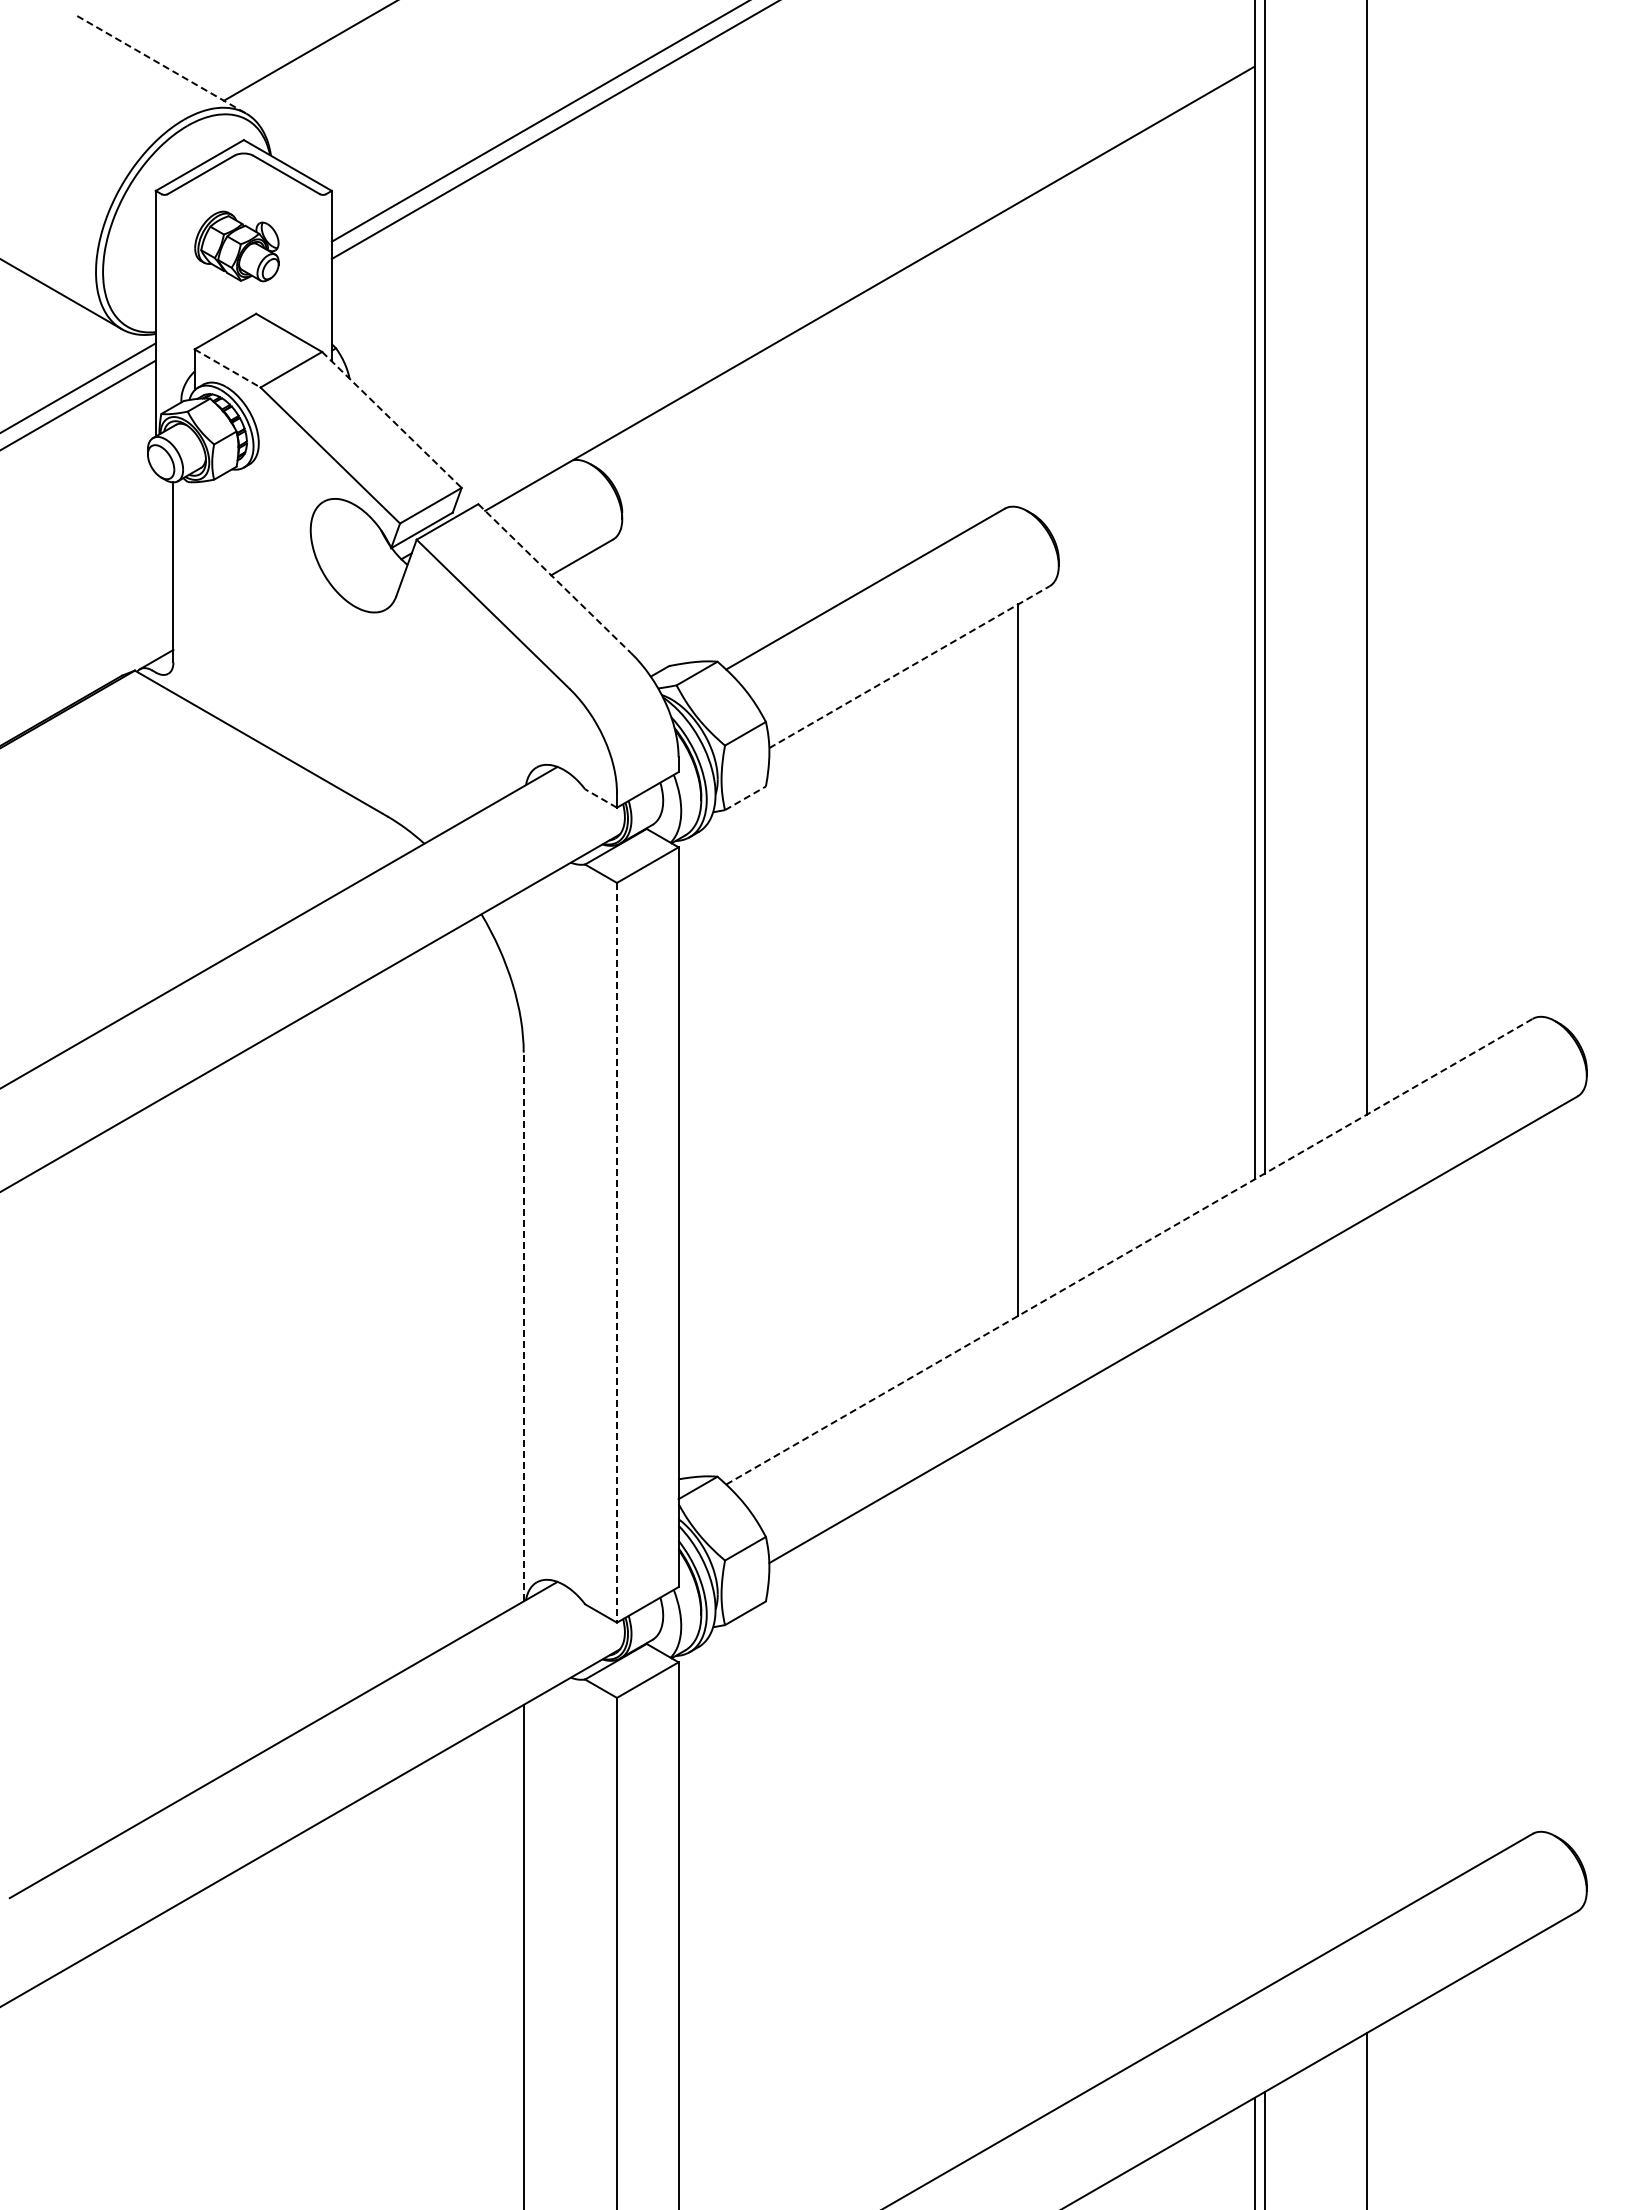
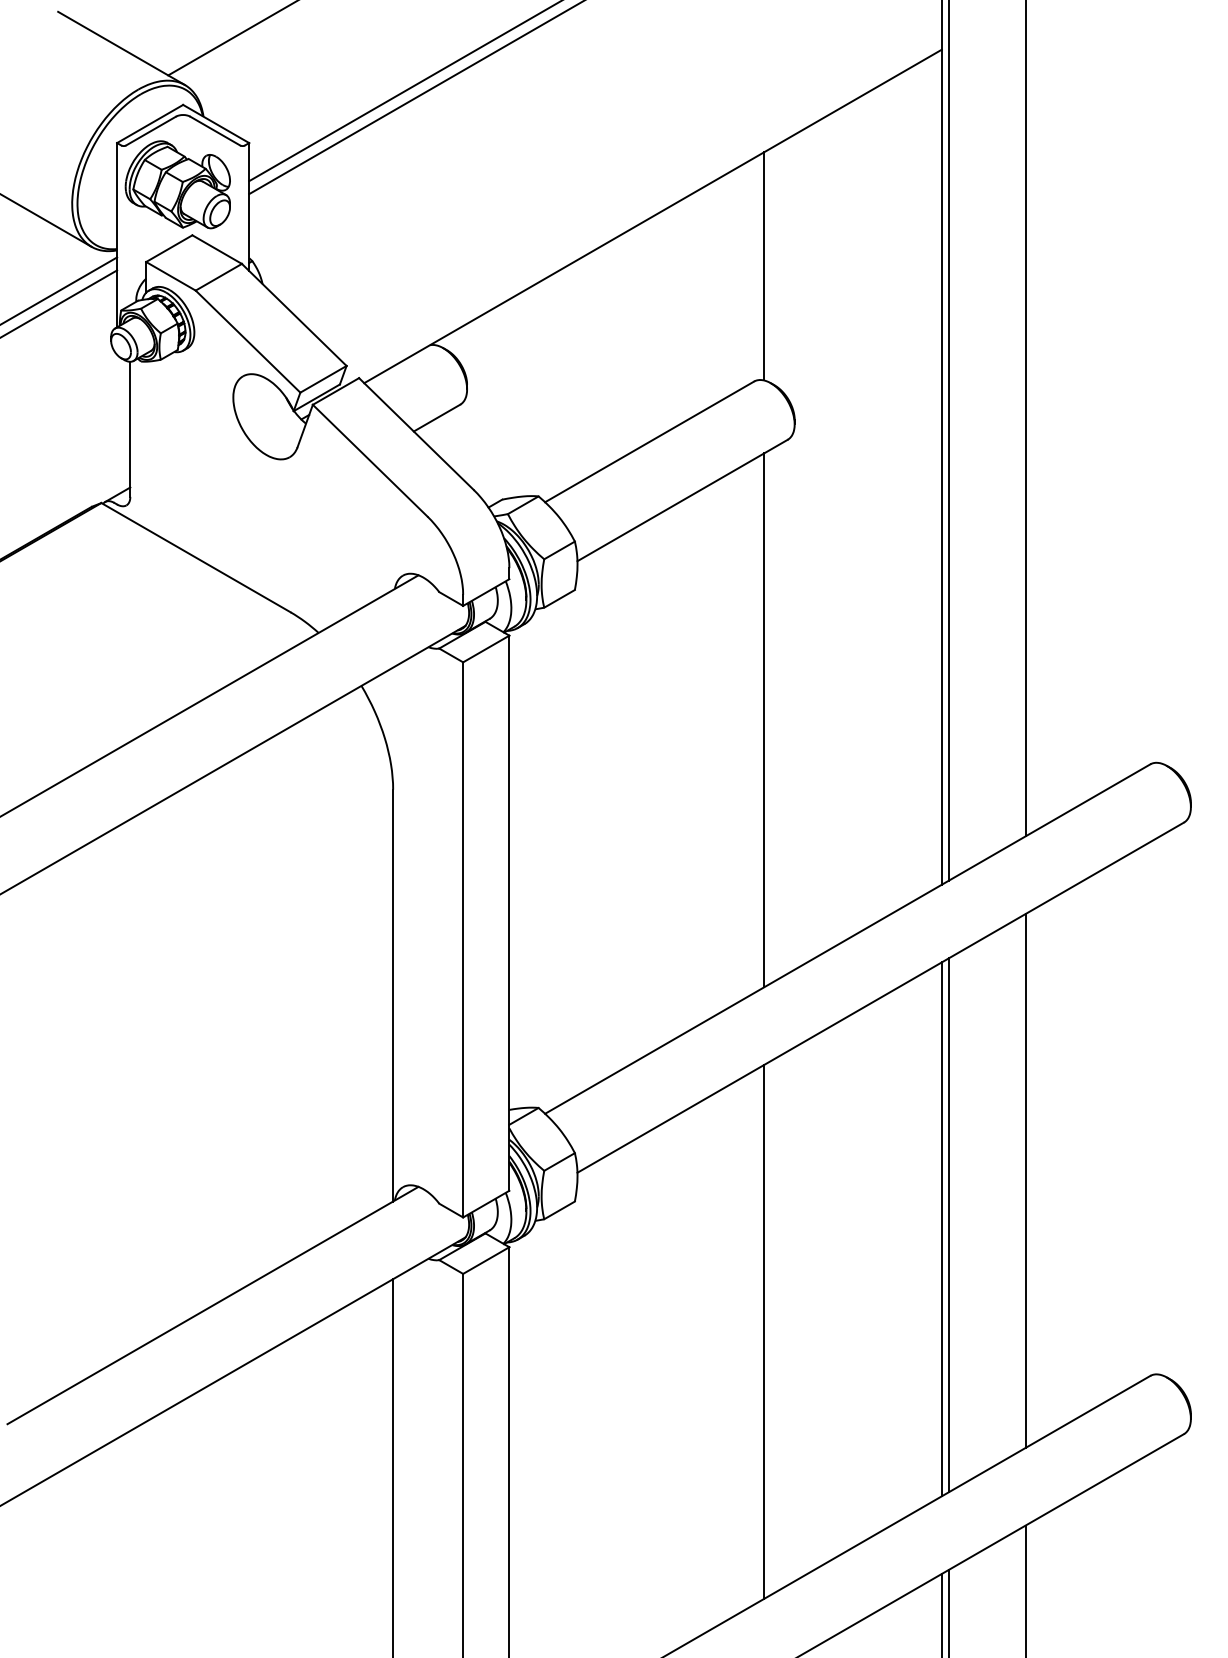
line: (161, 64) -> (121, 48), dashed -> solid
part: (236, 246) -> (177, 184), size x1.67
line: (1018, 355) -> (764, 266), added
line: (228, 368) -> (171, 276), dashed -> solid
line: (392, 420) -> (294, 315), dashed -> solid
line: (554, 578) -> (416, 433), dashed -> solid
line: (909, 667) -> (682, 500), dashed -> solid
line: (600, 798) -> (450, 599), dashed -> solid
line: (745, 798) -> (559, 599), dashed -> solid
line: (1129, 1251) -> (847, 938), dashed -> solid
line: (616, 1252) -> (462, 939), dashed -> solid
line: (523, 1326) -> (393, 995), dashed -> solid
line: (1366, 1573) -> (1025, 1180), added
line: (1264, 1632) -> (949, 1224), added
line: (1254, 1638) -> (941, 1229), added
line: (1018, 1774) -> (764, 1331), added

